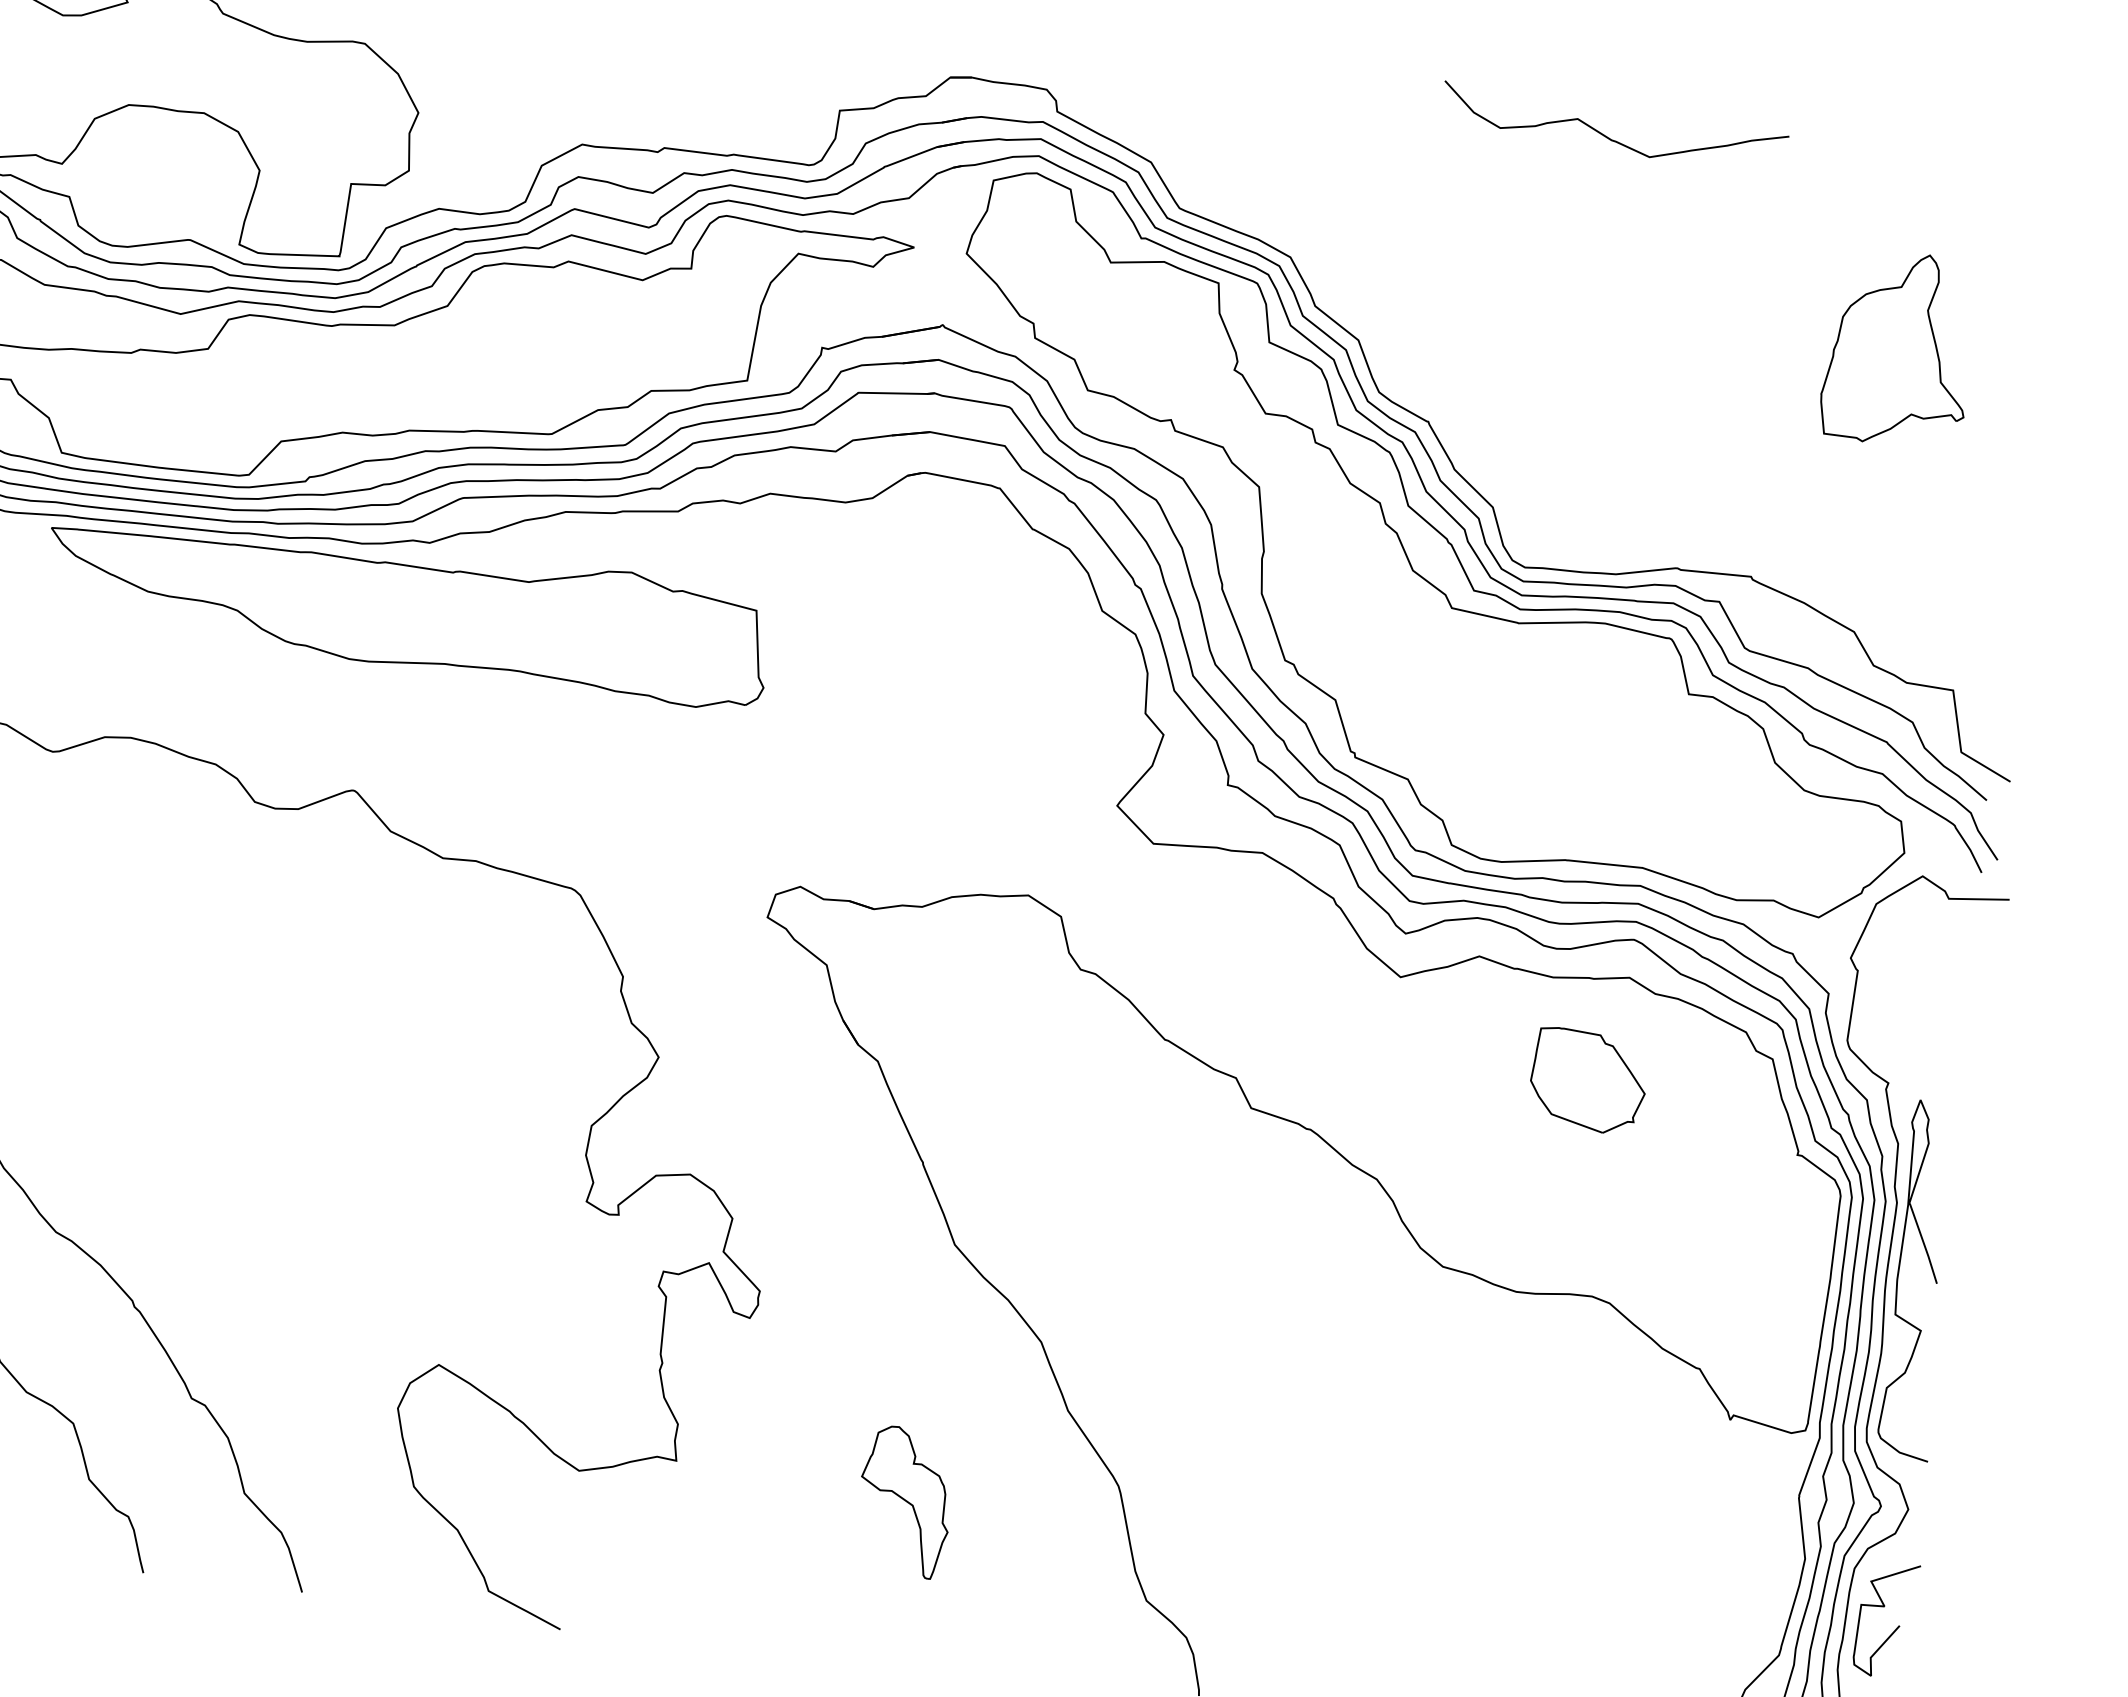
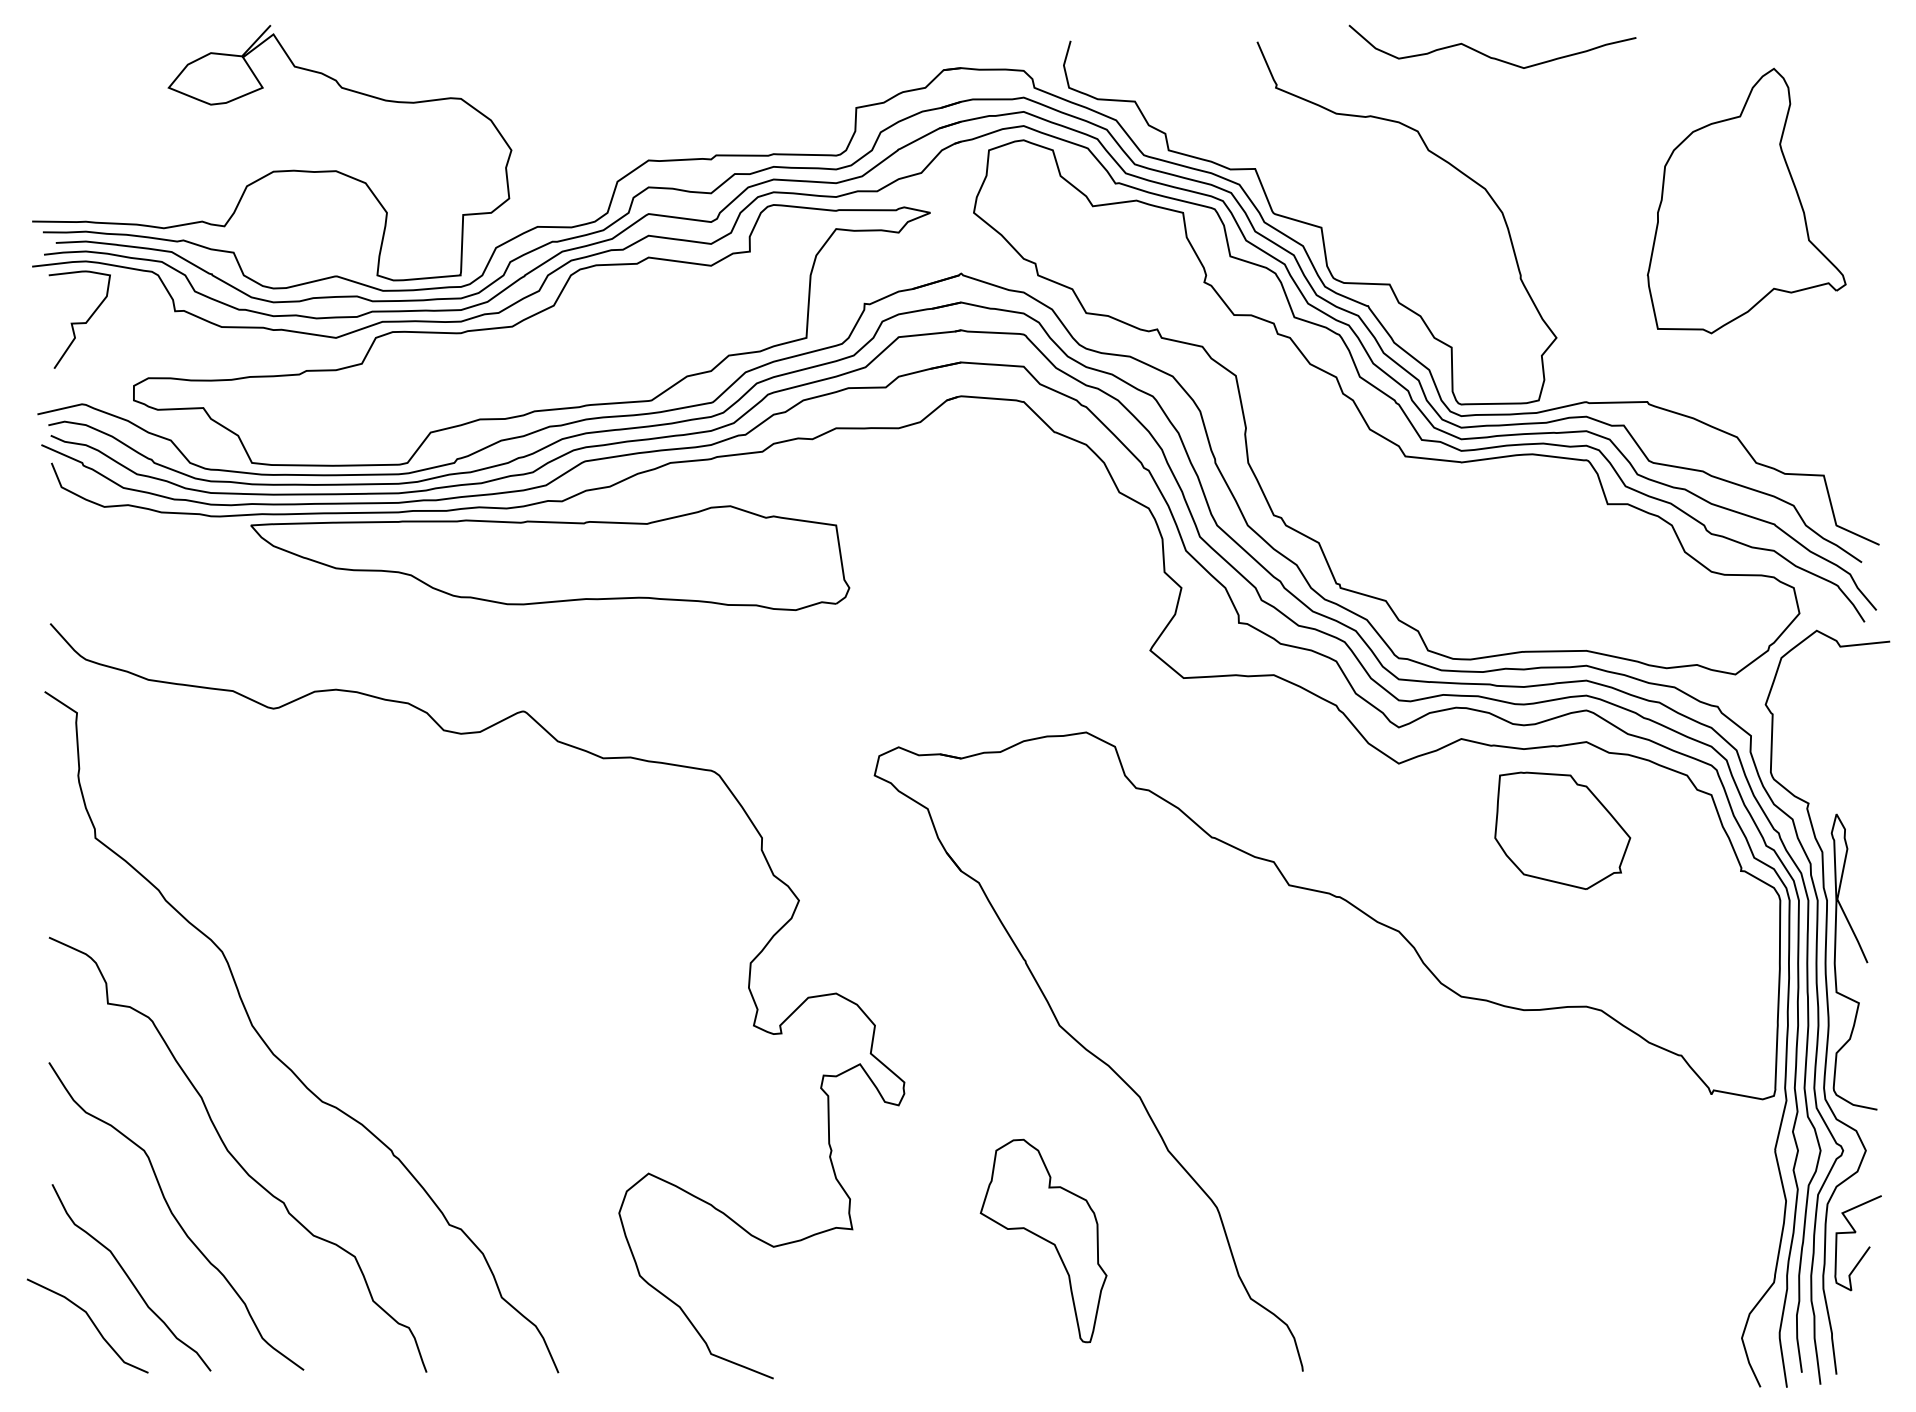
curve: (1370, 314) -> (1310, 223), added
part: (1898, 348) -> (1746, 200), size x1.67
part: (1588, 1080) -> (1562, 830), size x1.43
part: (905, 1501) -> (1043, 1240), size x1.67

